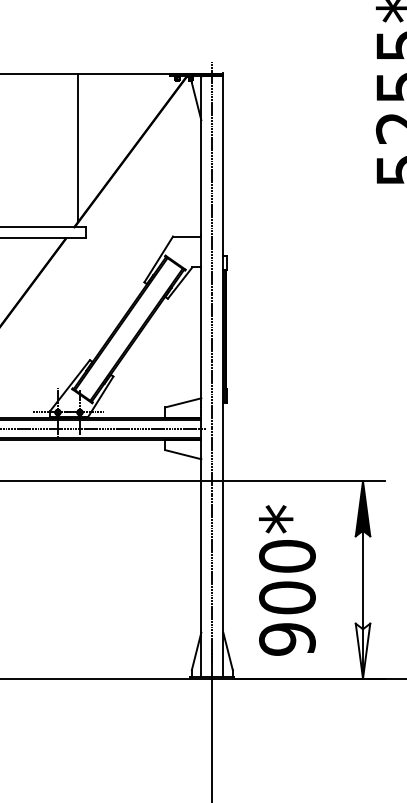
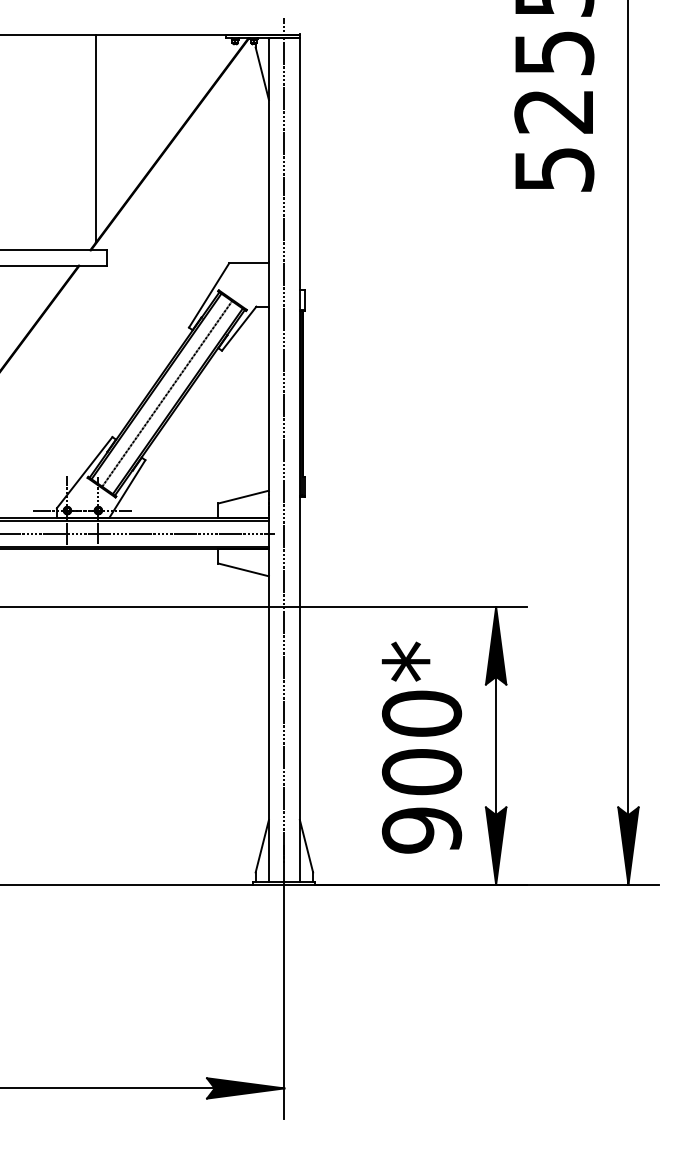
line: (128, 329) -> (166, 393), added
text: (287, 580) -> (421, 747), moved
fill: (362, 650) -> (495, 845), added

